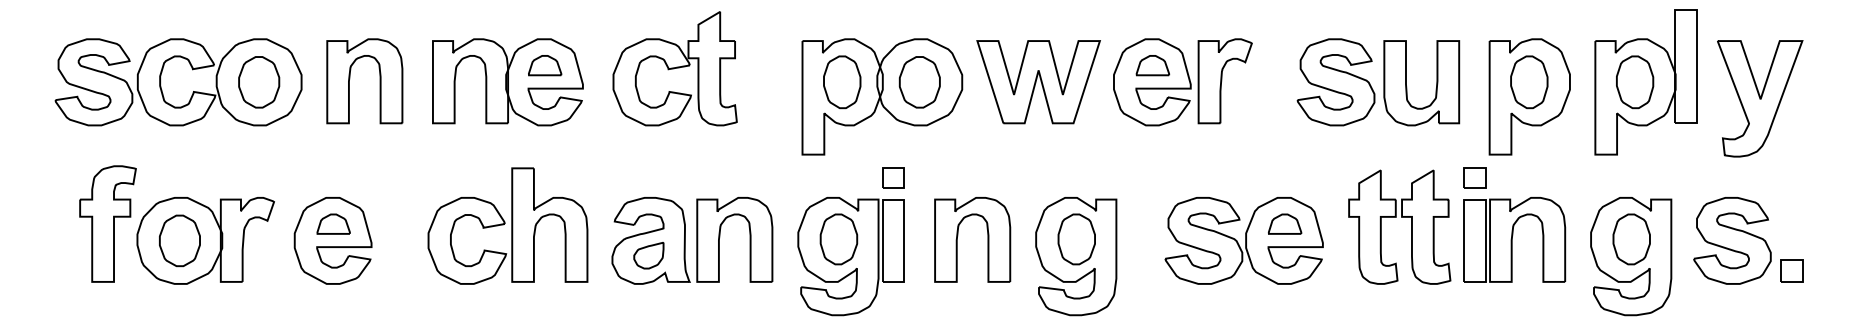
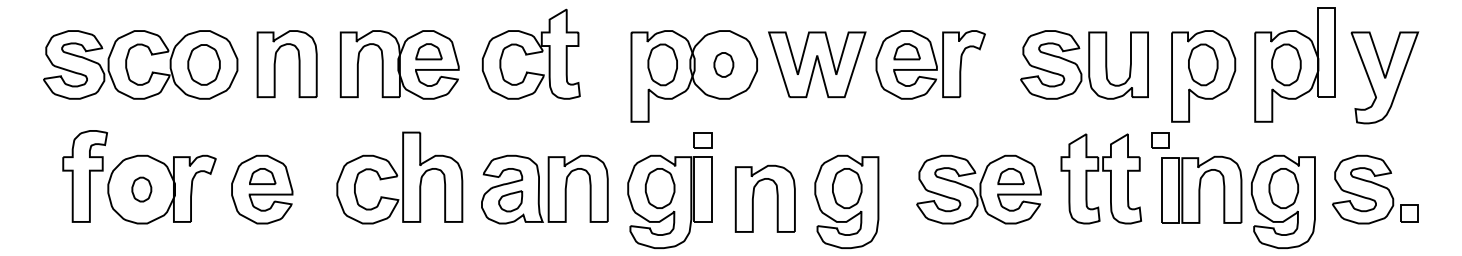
part: (919, 81) -> (723, 64), size x0.6
part: (958, 235) -> (754, 195), moved
part: (1514, 239) -> (1201, 189), moved
part: (179, 240) -> (141, 189), size x0.6

